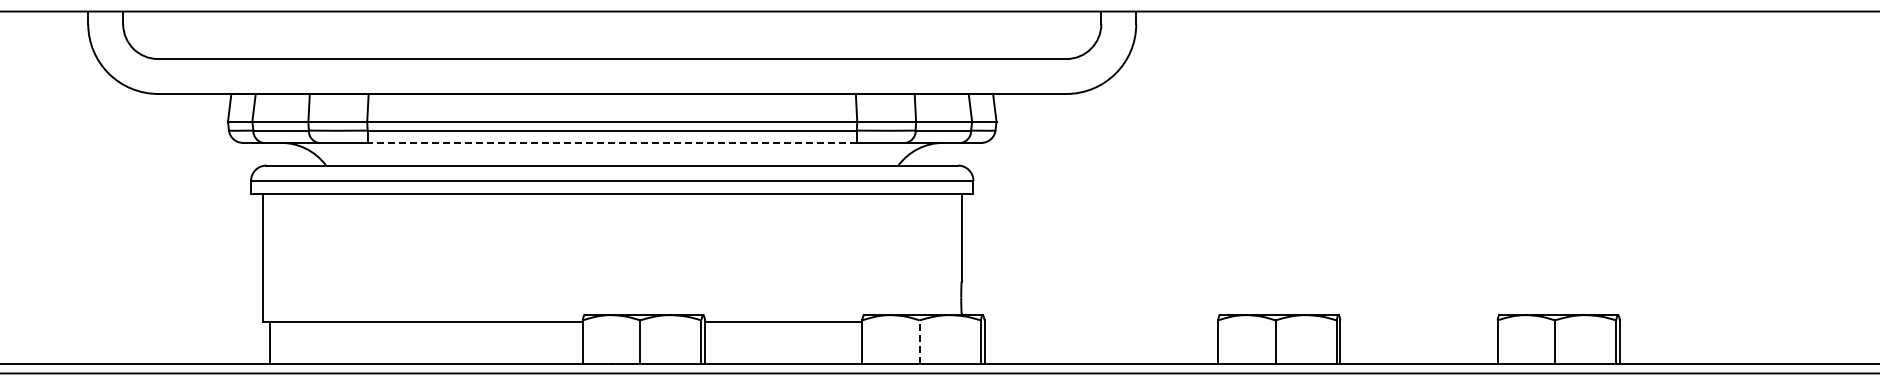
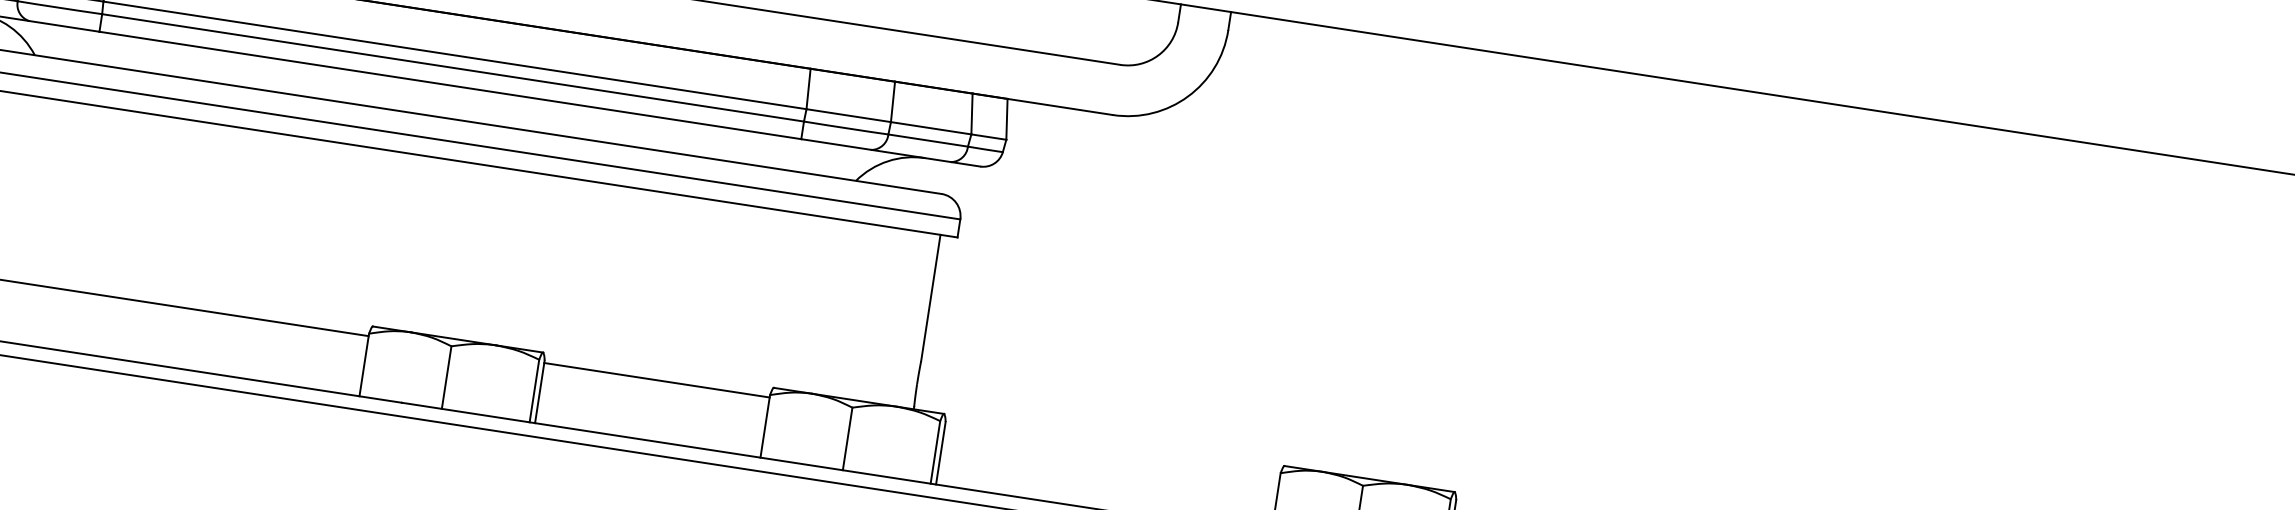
line: (612, 142) -> (450, 84), dashed -> solid
line: (919, 342) -> (847, 439), dashed -> solid

